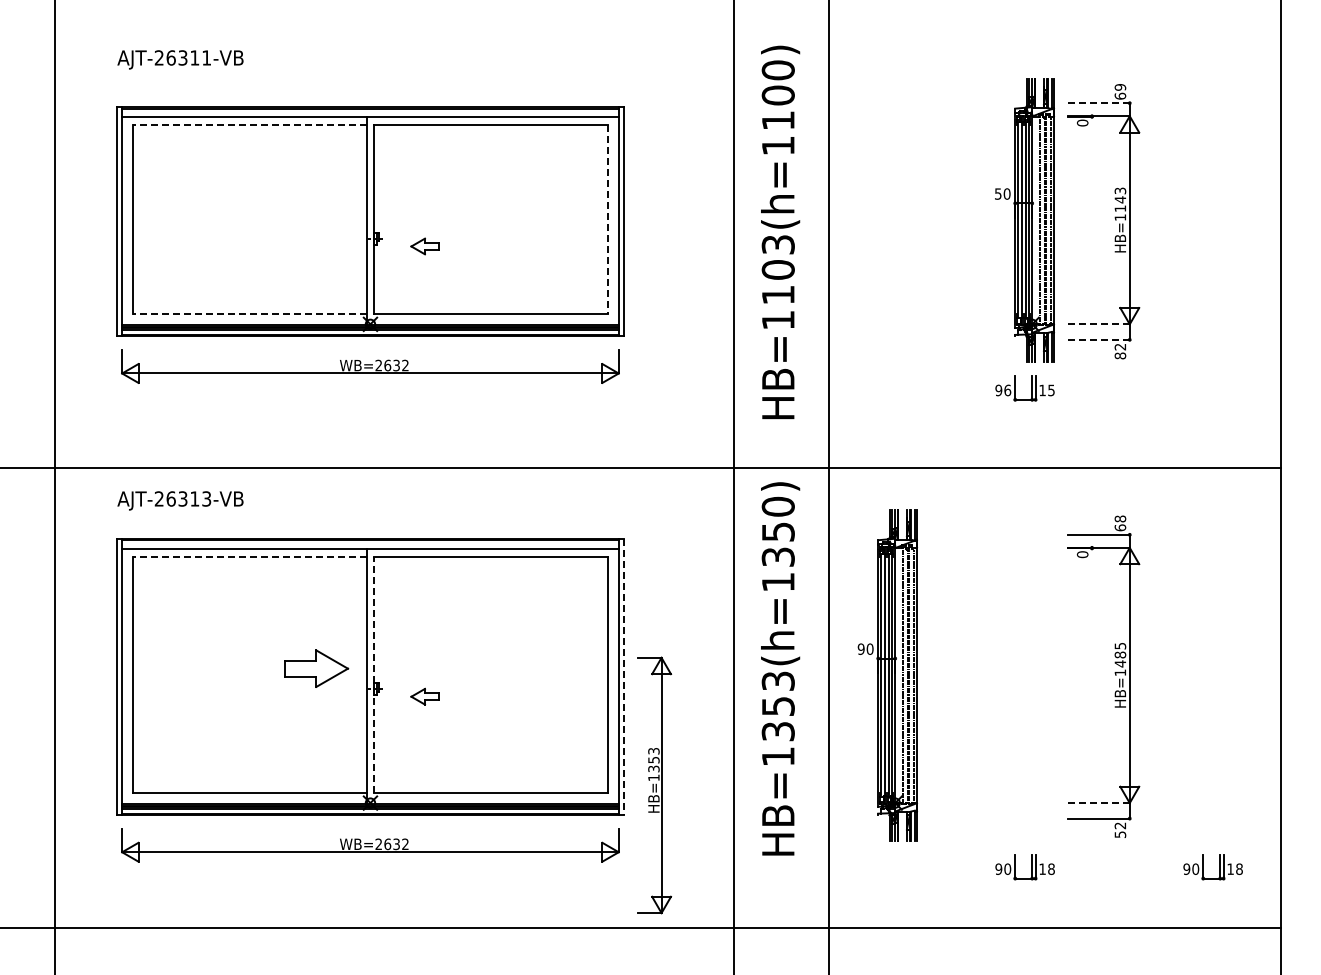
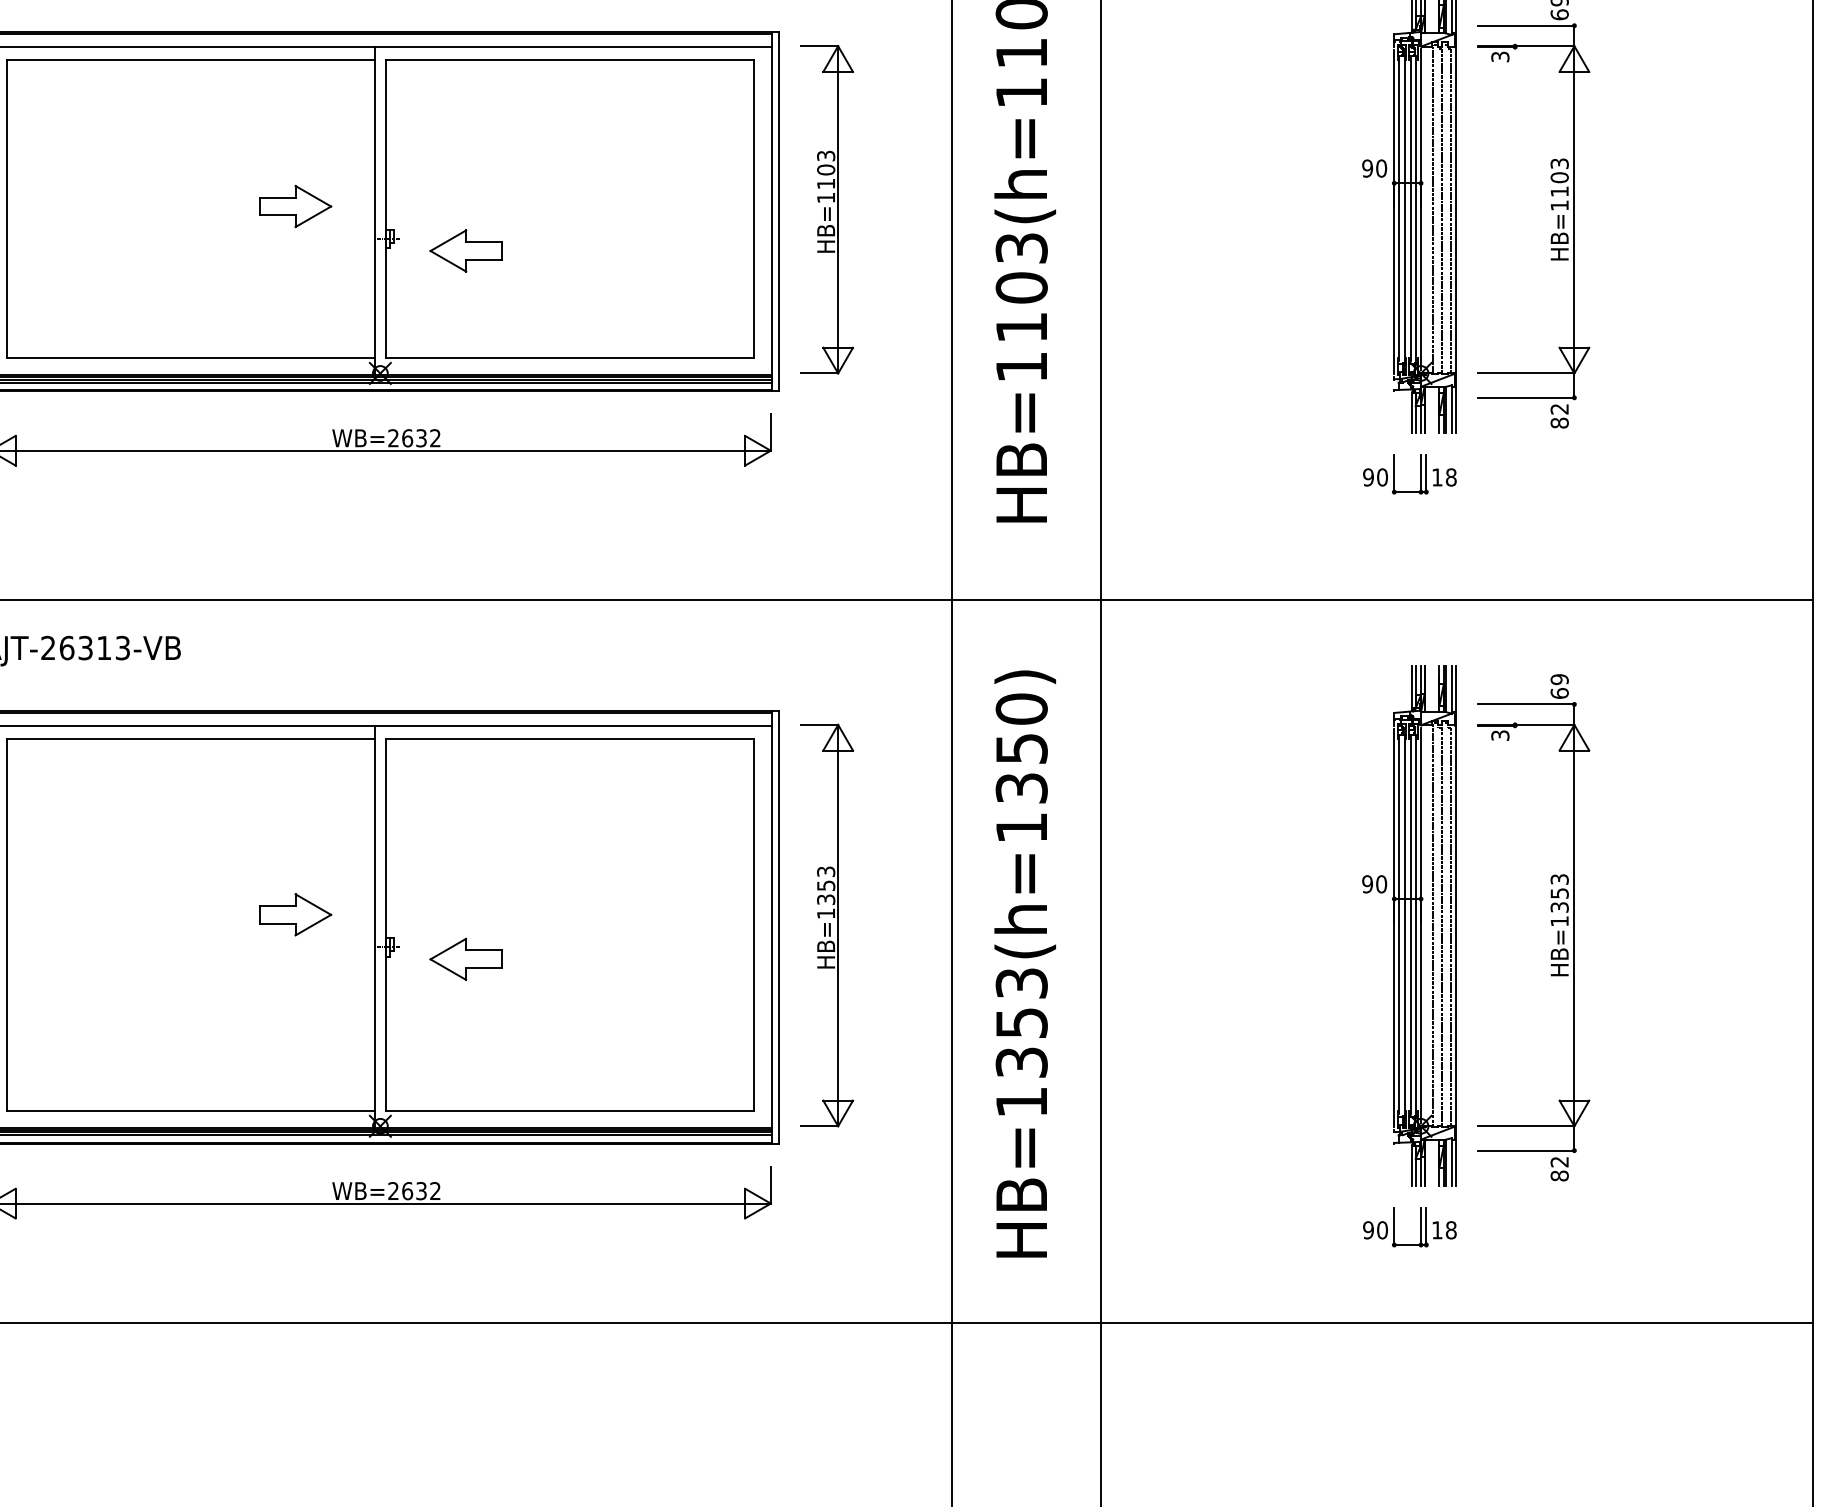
line: (1099, 103) -> (1526, 26), dashed -> solid
text: (1082, 122) -> (1500, 56), 0 -> 3
line: (249, 125) -> (190, 60), dashed -> solid
text: (997, 193) -> (1366, 167), 50 -> 90
text: (1120, 199) -> (1559, 177), HB=1143 -> HB=1103
part: (316, 218) -> (295, 207), added
line: (608, 219) -> (754, 208), dashed -> solid
part: (654, 220) -> (827, 210), added
part: (424, 246) -> (465, 251), size x1.67
line: (249, 314) -> (190, 357), dashed -> solid
line: (1099, 324) -> (1526, 373), dashed -> solid
line: (1099, 339) -> (1526, 397), dashed -> solid
text: (1007, 389) -> (1382, 475), 96 -> 90
text: (1051, 390) -> (1451, 477), 15 -> 18
text: (1120, 518) -> (1559, 678), 68 -> 69
text: (1082, 554) -> (1500, 735), 0 -> 3
line: (249, 556) -> (190, 738), dashed -> solid
text: (1120, 655) -> (1559, 894), HB=1485 -> HB=1353
part: (316, 668) -> (295, 914), size x0.71
text: (780, 668) -> (1025, 963), moved
line: (374, 674) -> (386, 924), dashed -> solid
part: (887, 675) -> (1408, 925), moved
line: (623, 676) -> (778, 927), dashed -> solid
part: (424, 696) -> (465, 958), size x1.67
part: (654, 785) -> (827, 925), moved
line: (1099, 803) -> (1526, 1126), dashed -> solid
text: (1120, 834) -> (1559, 1175), 52 -> 82
part: (1219, 867) -> (1715, 1227), removed

